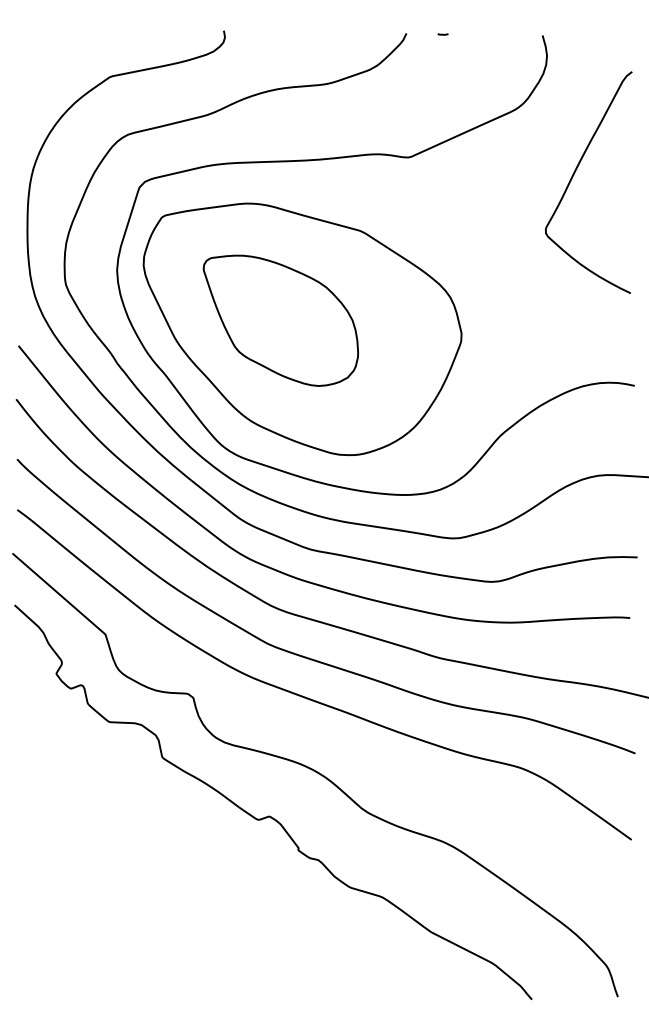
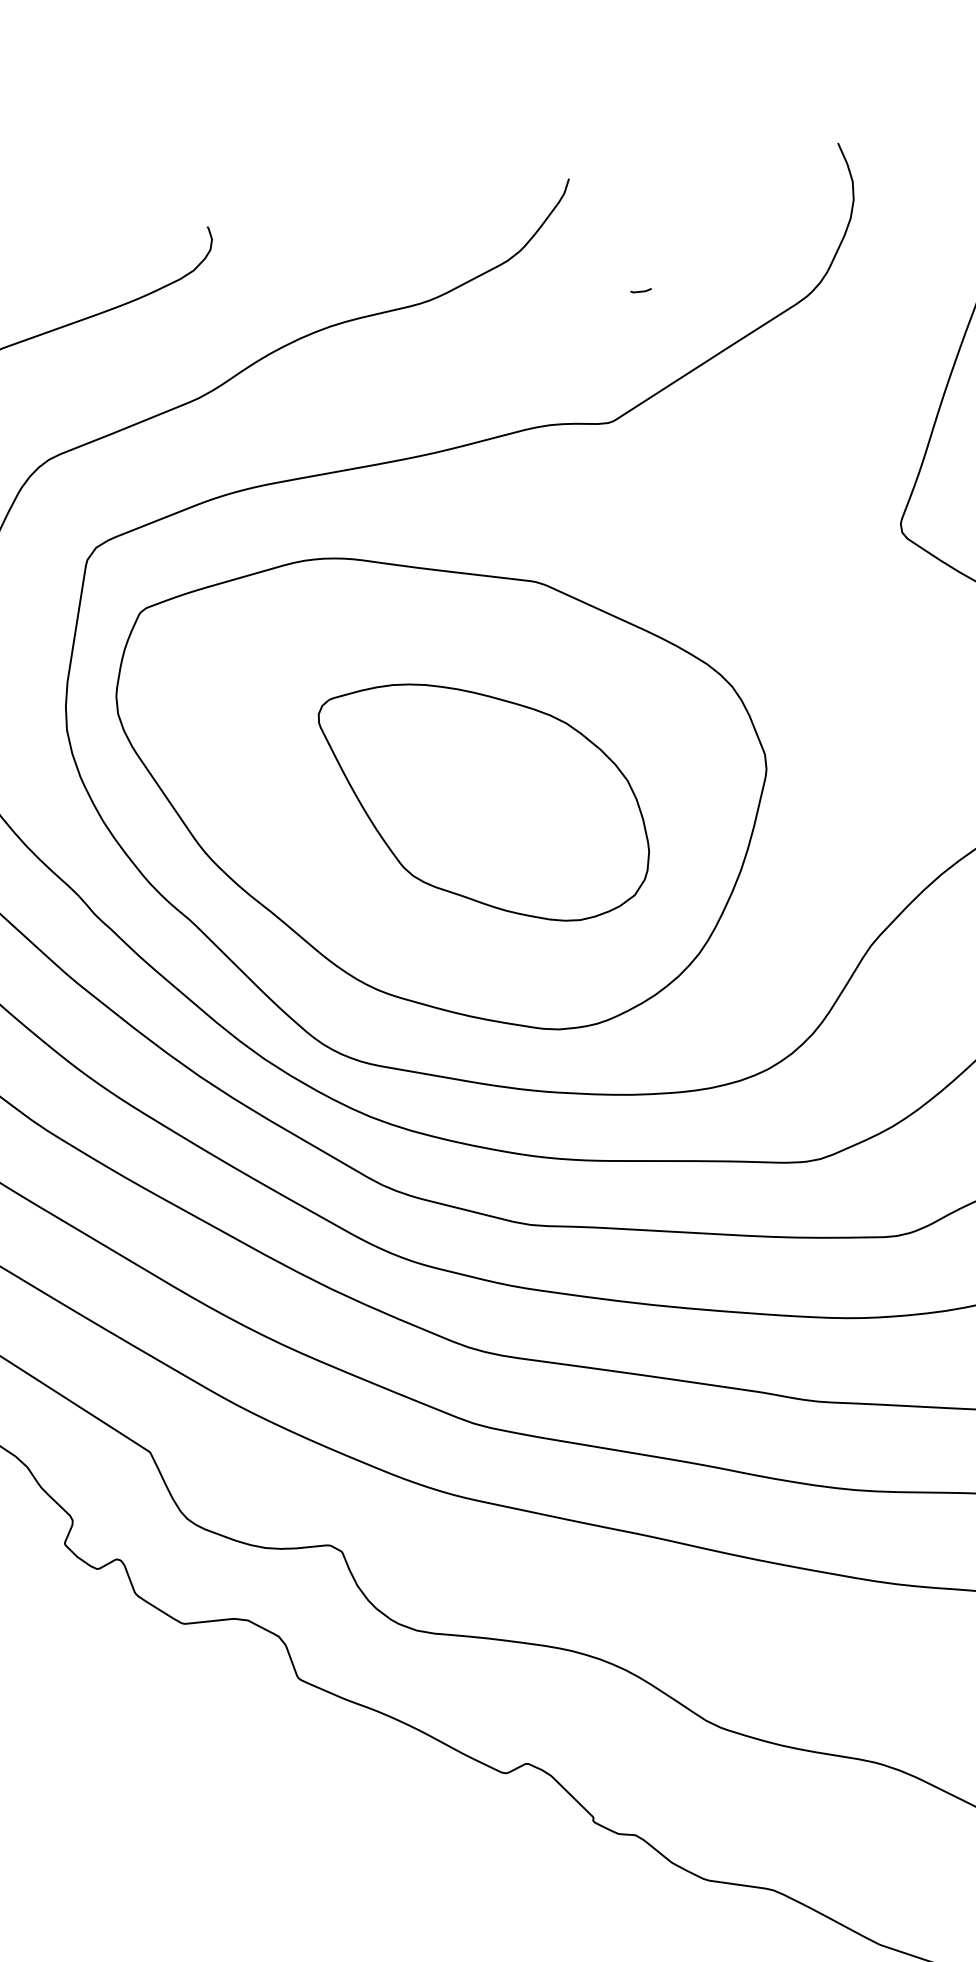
line: (442, 34) -> (639, 291), moved
part: (280, 320) -> (485, 801), moved

